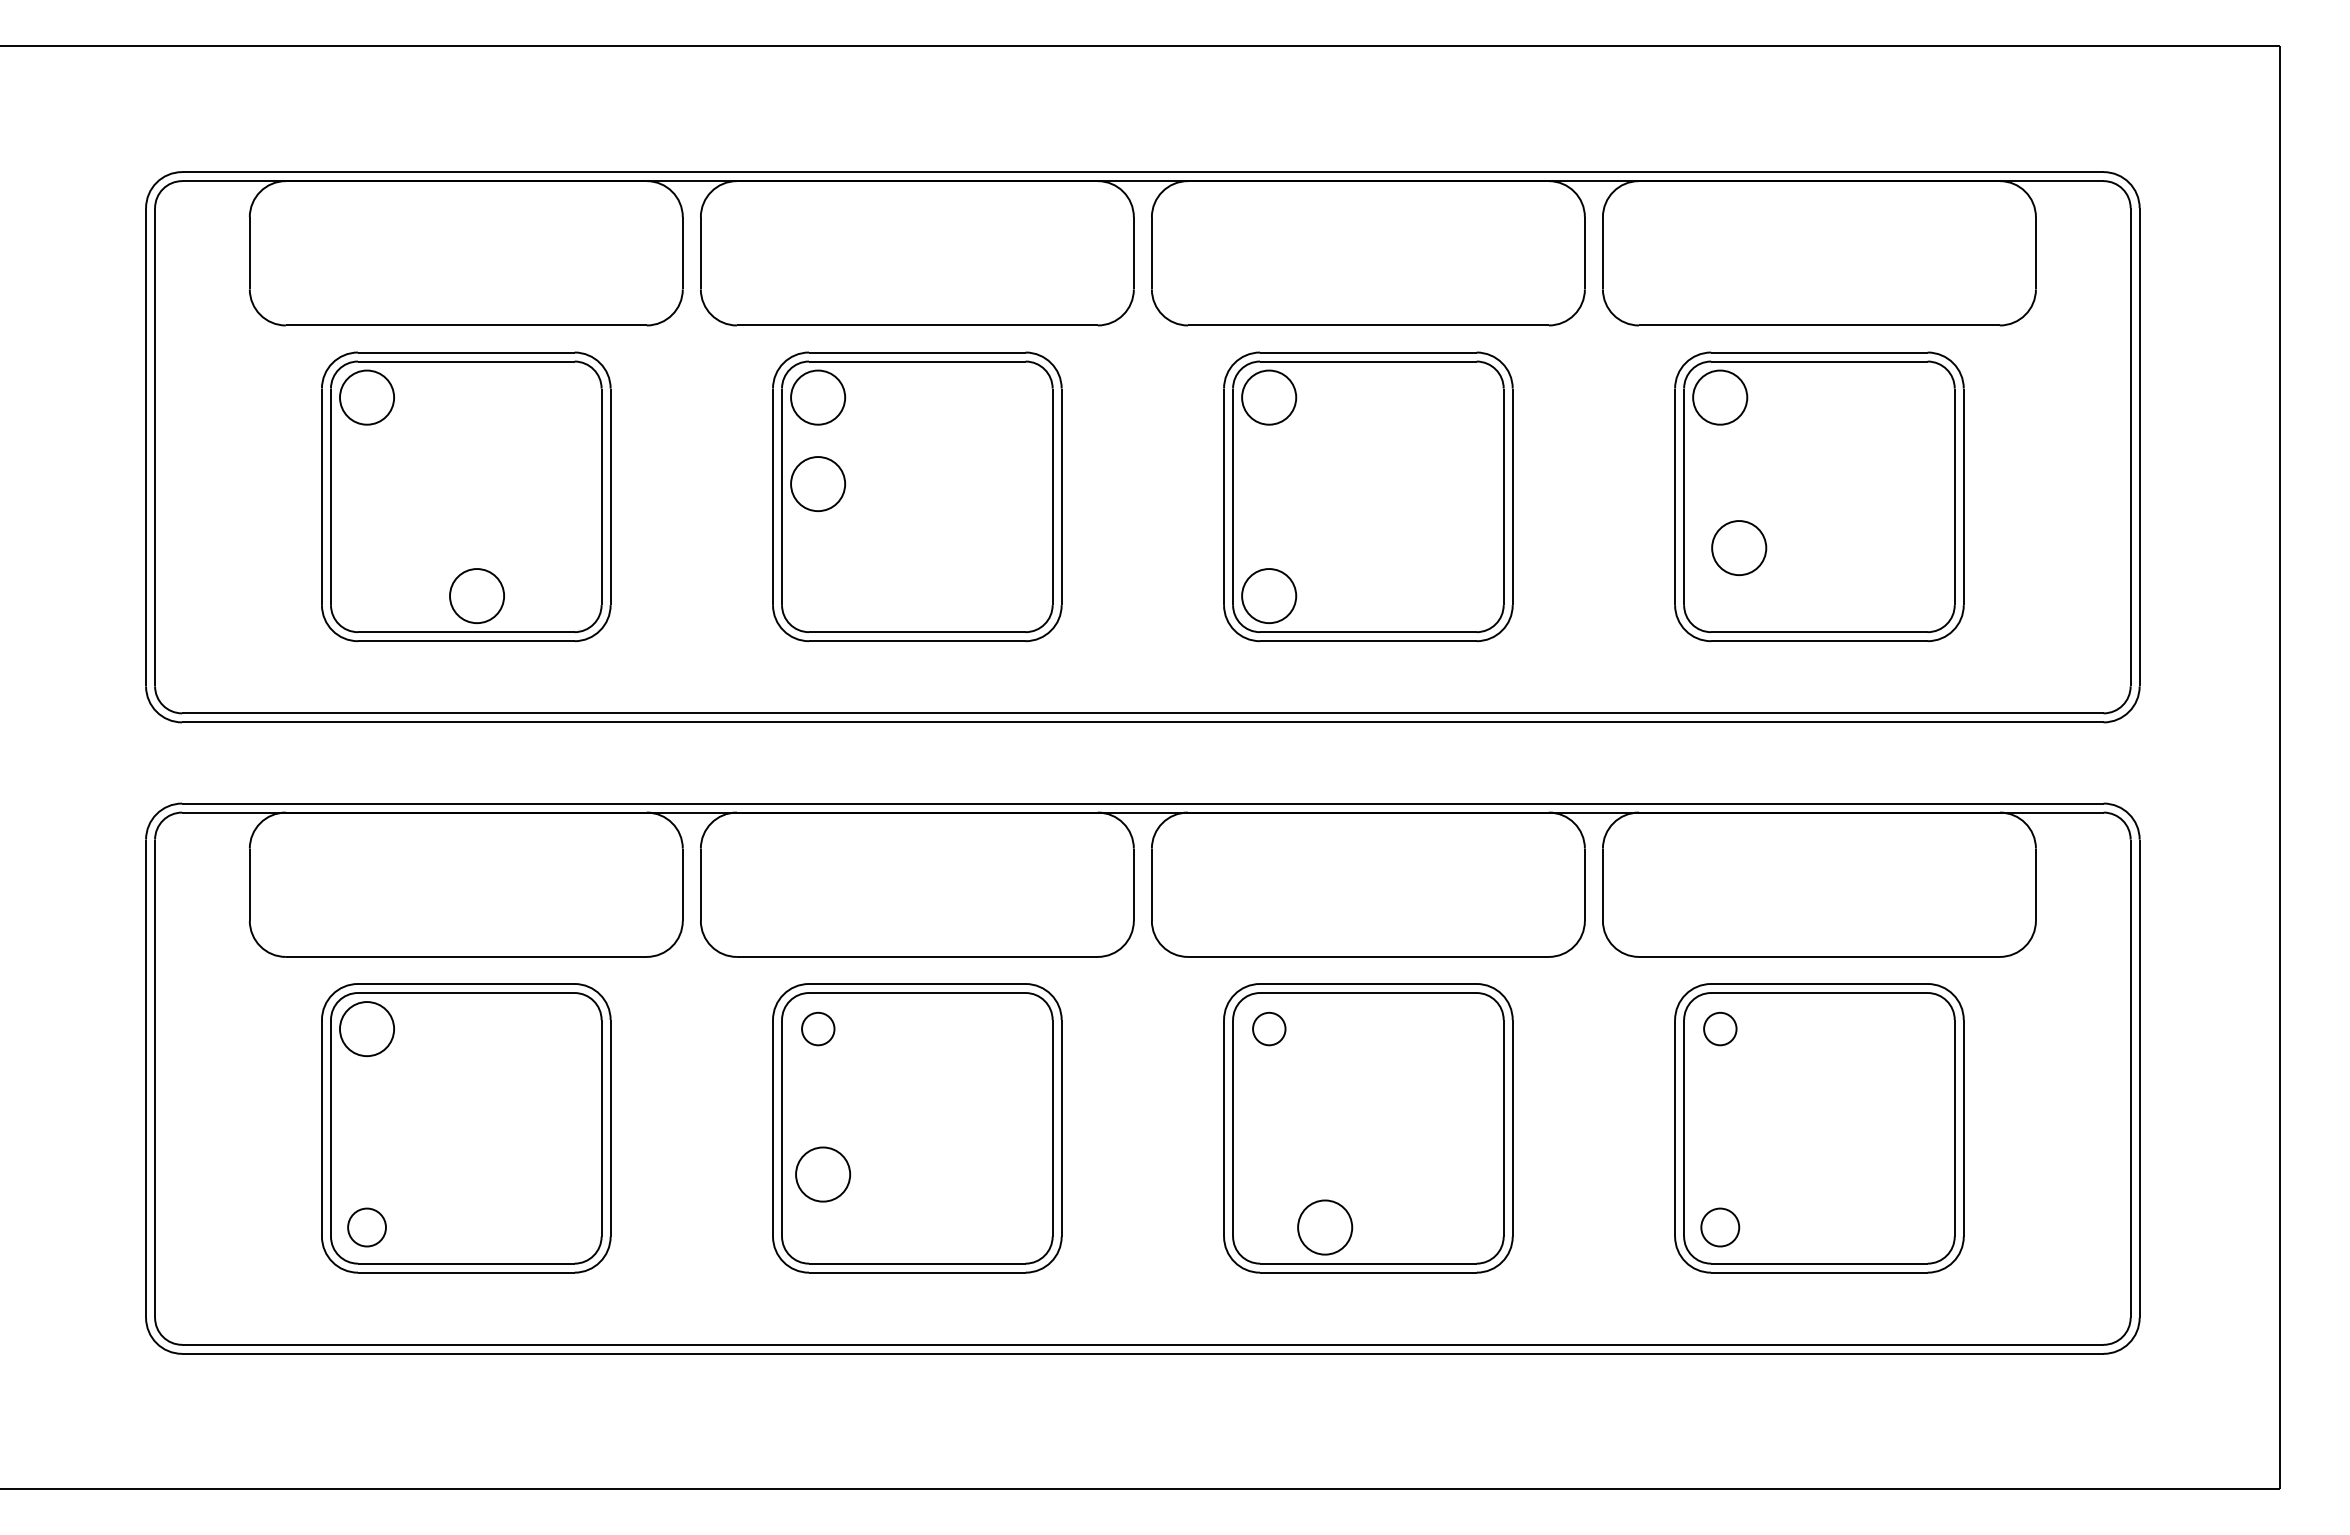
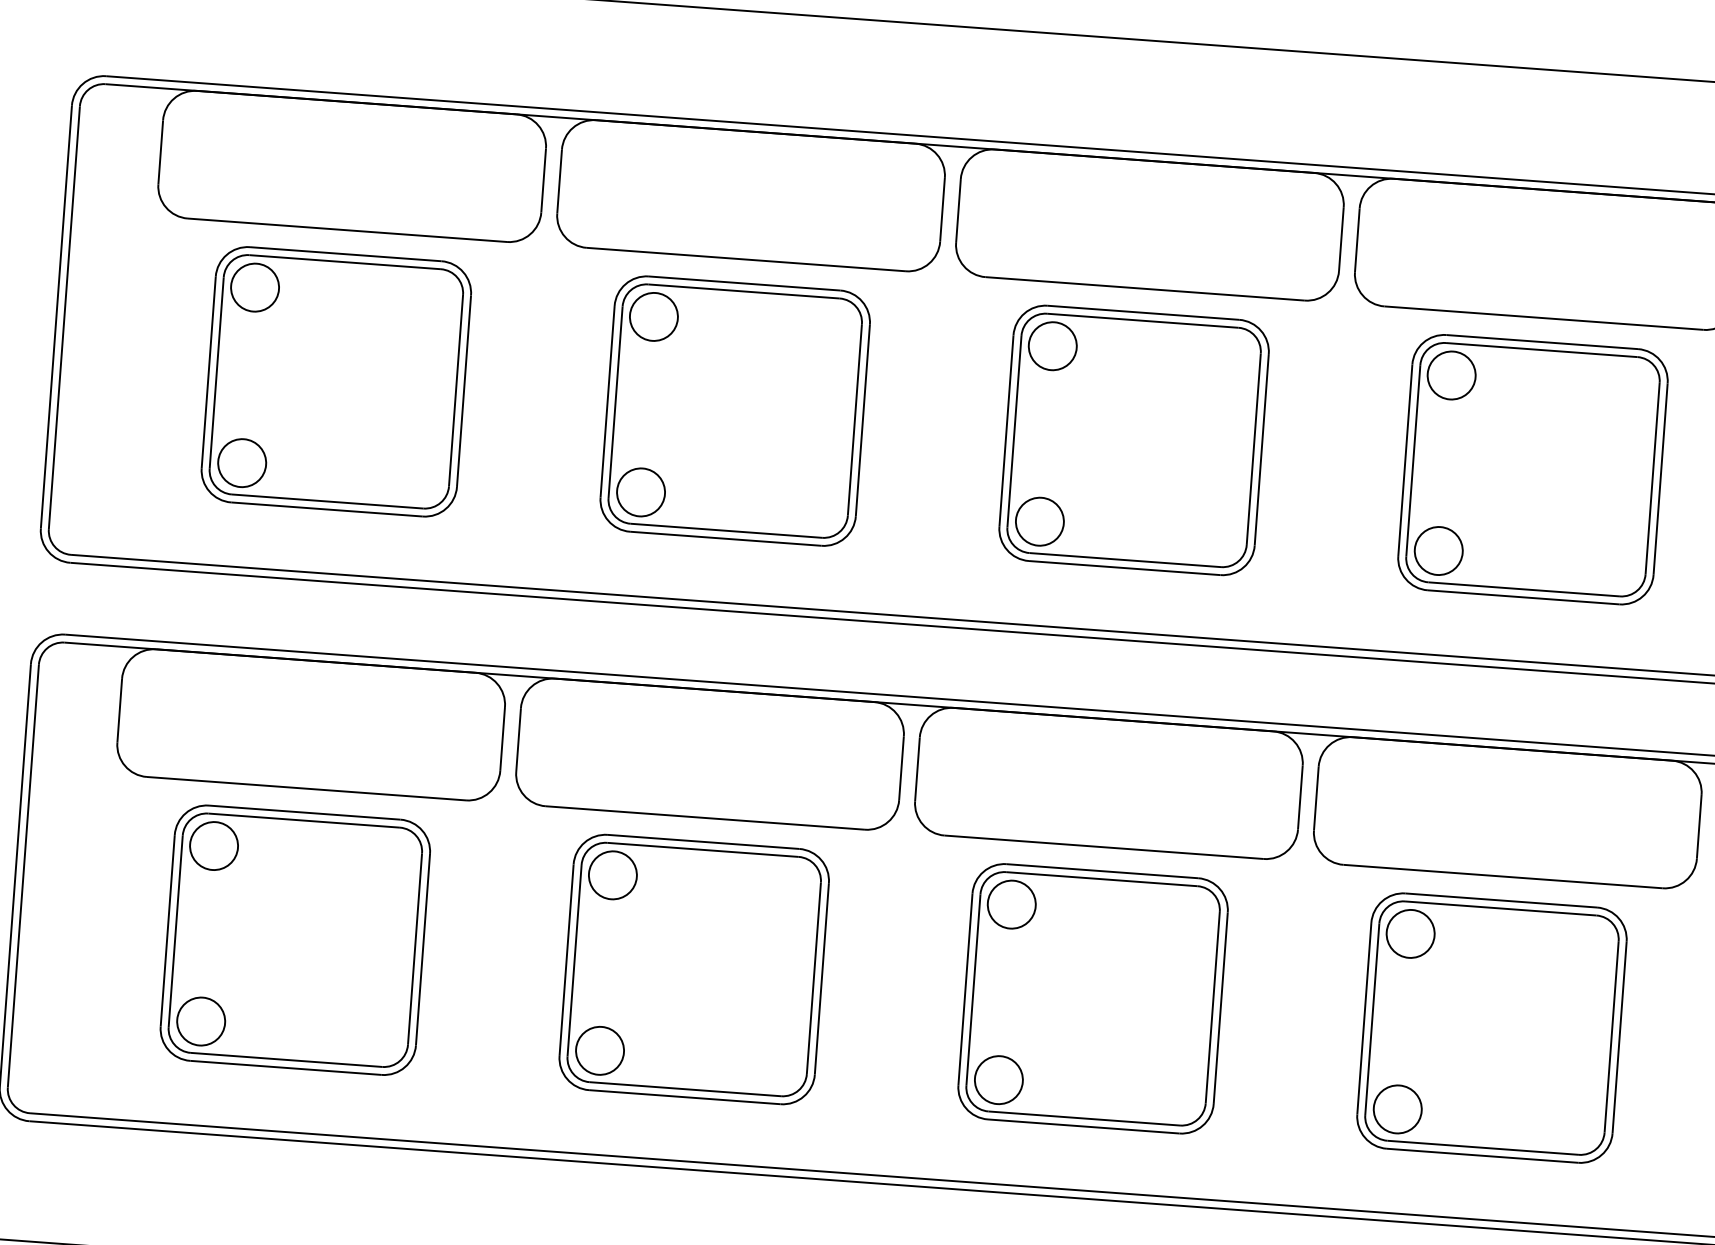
part: (818, 483) -> (641, 491), moved
part: (1739, 547) -> (1439, 550), moved
part: (476, 595) -> (241, 462), moved
part: (818, 1028) -> (613, 874), size x1.67
part: (1269, 1028) -> (1012, 904), size x1.67
part: (1720, 1028) -> (1410, 933), size x1.67
part: (823, 1174) -> (600, 1050), moved
part: (366, 1227) -> (200, 1021), size x1.43
part: (1325, 1227) -> (999, 1080), moved
part: (1720, 1227) -> (1398, 1109), size x1.43

